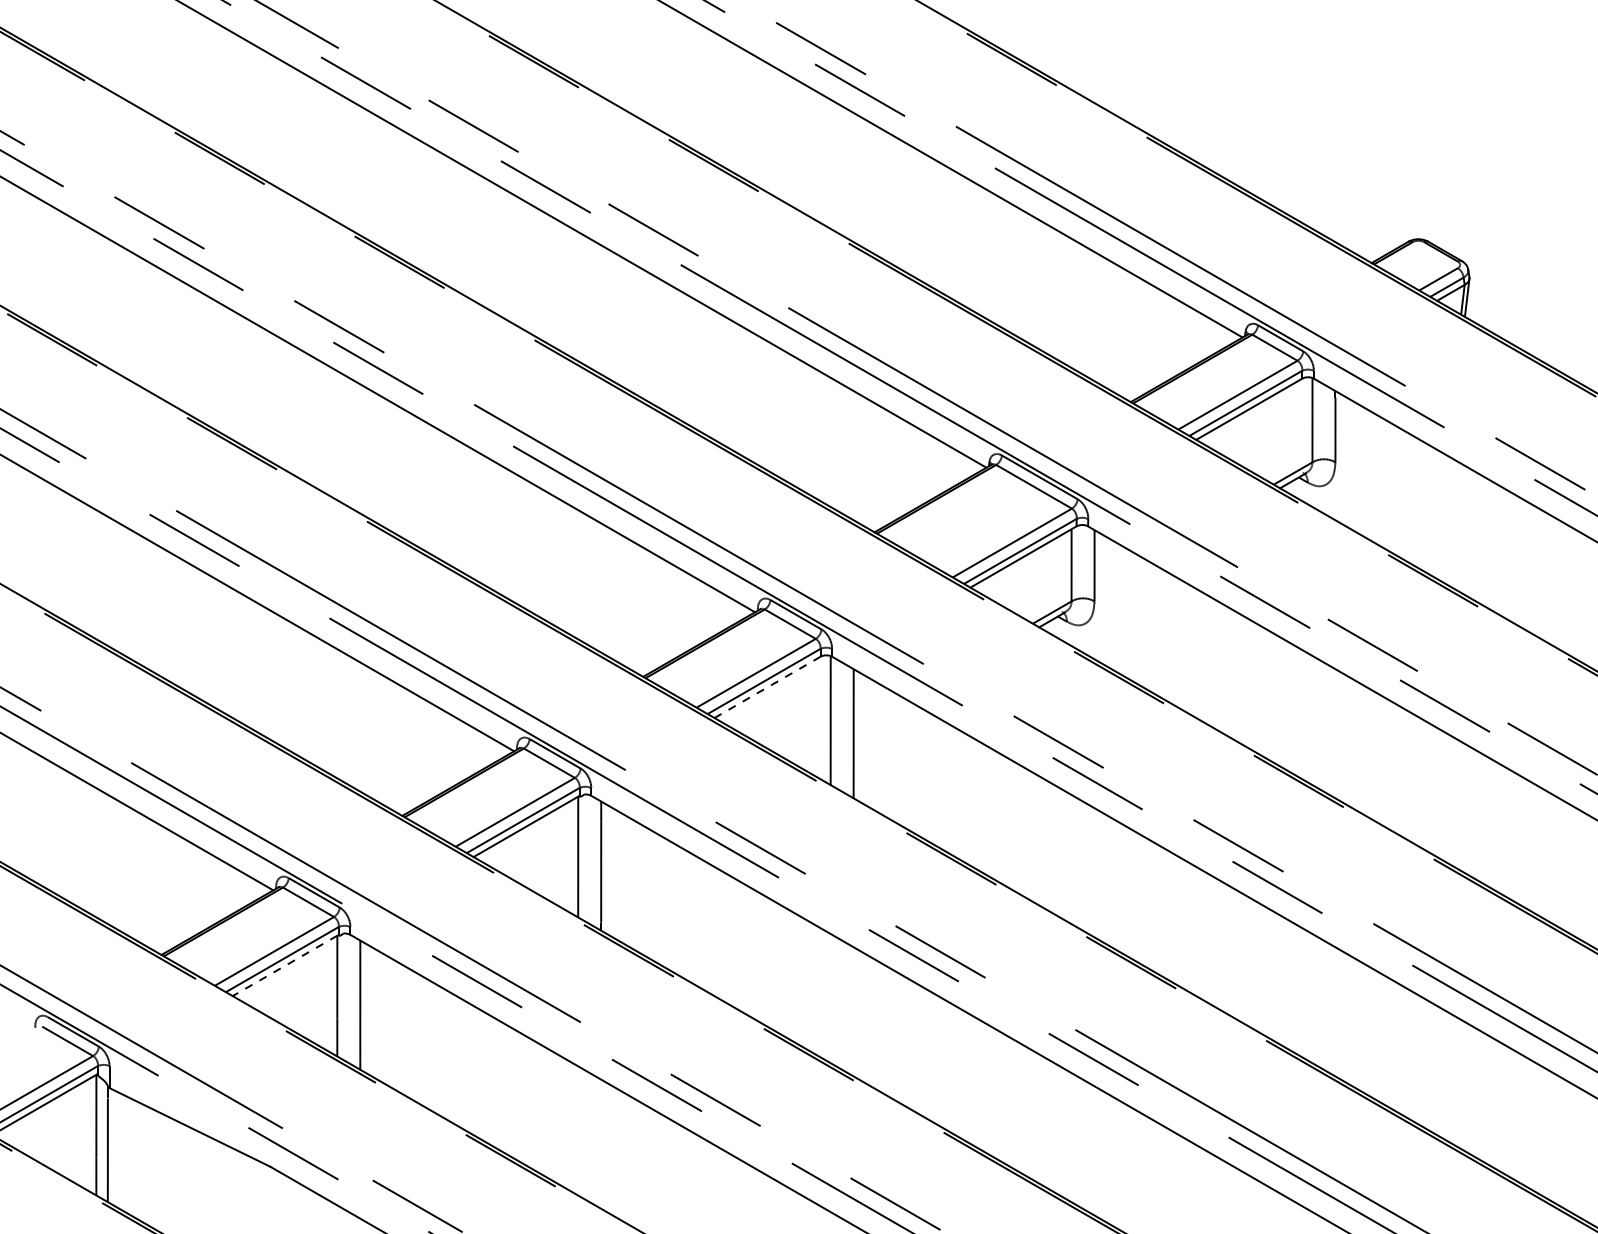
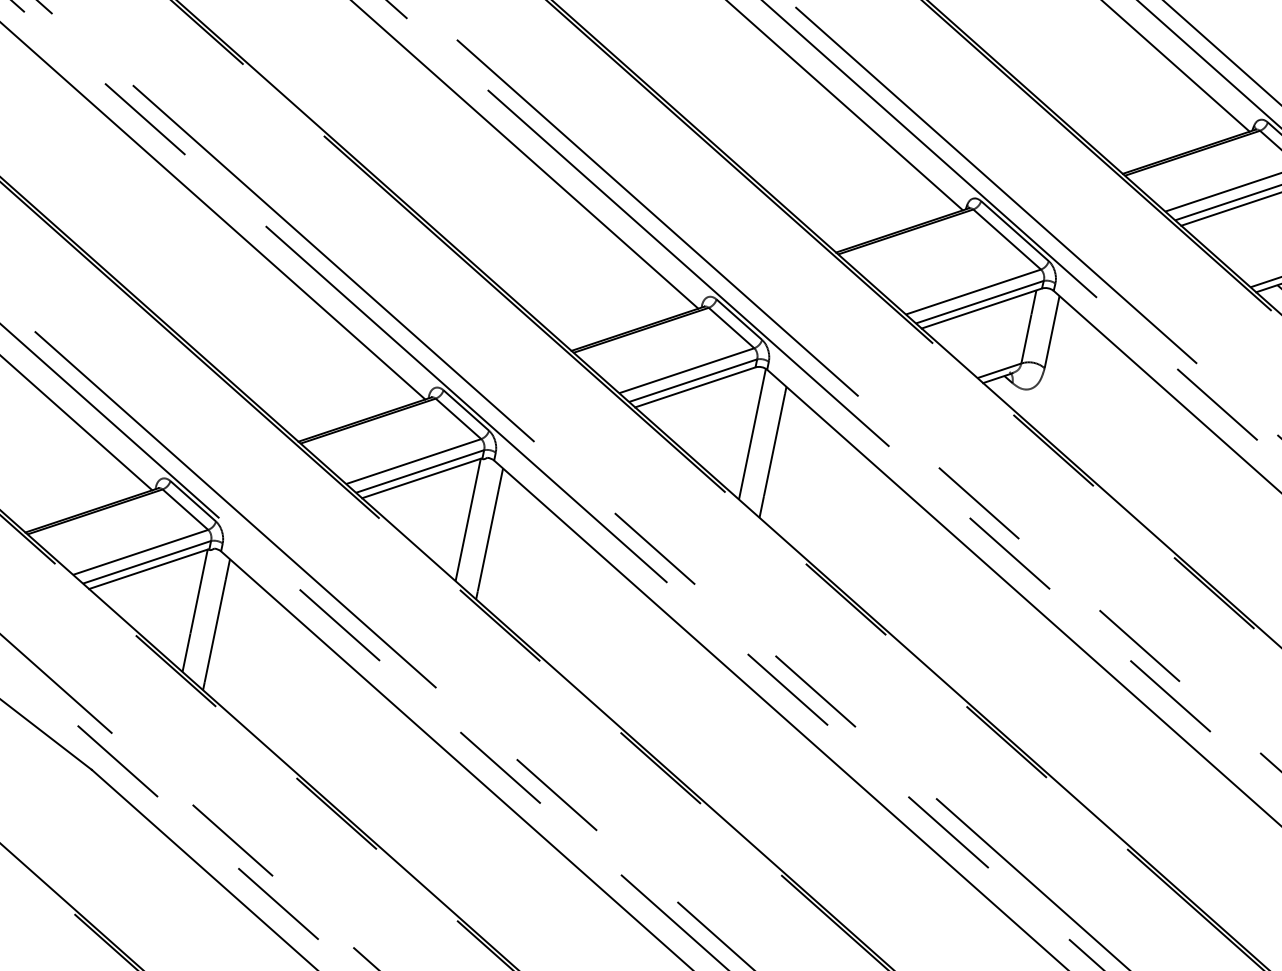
line: (767, 687) -> (695, 387), dashed -> solid
line: (284, 966) -> (147, 569), dashed -> solid

